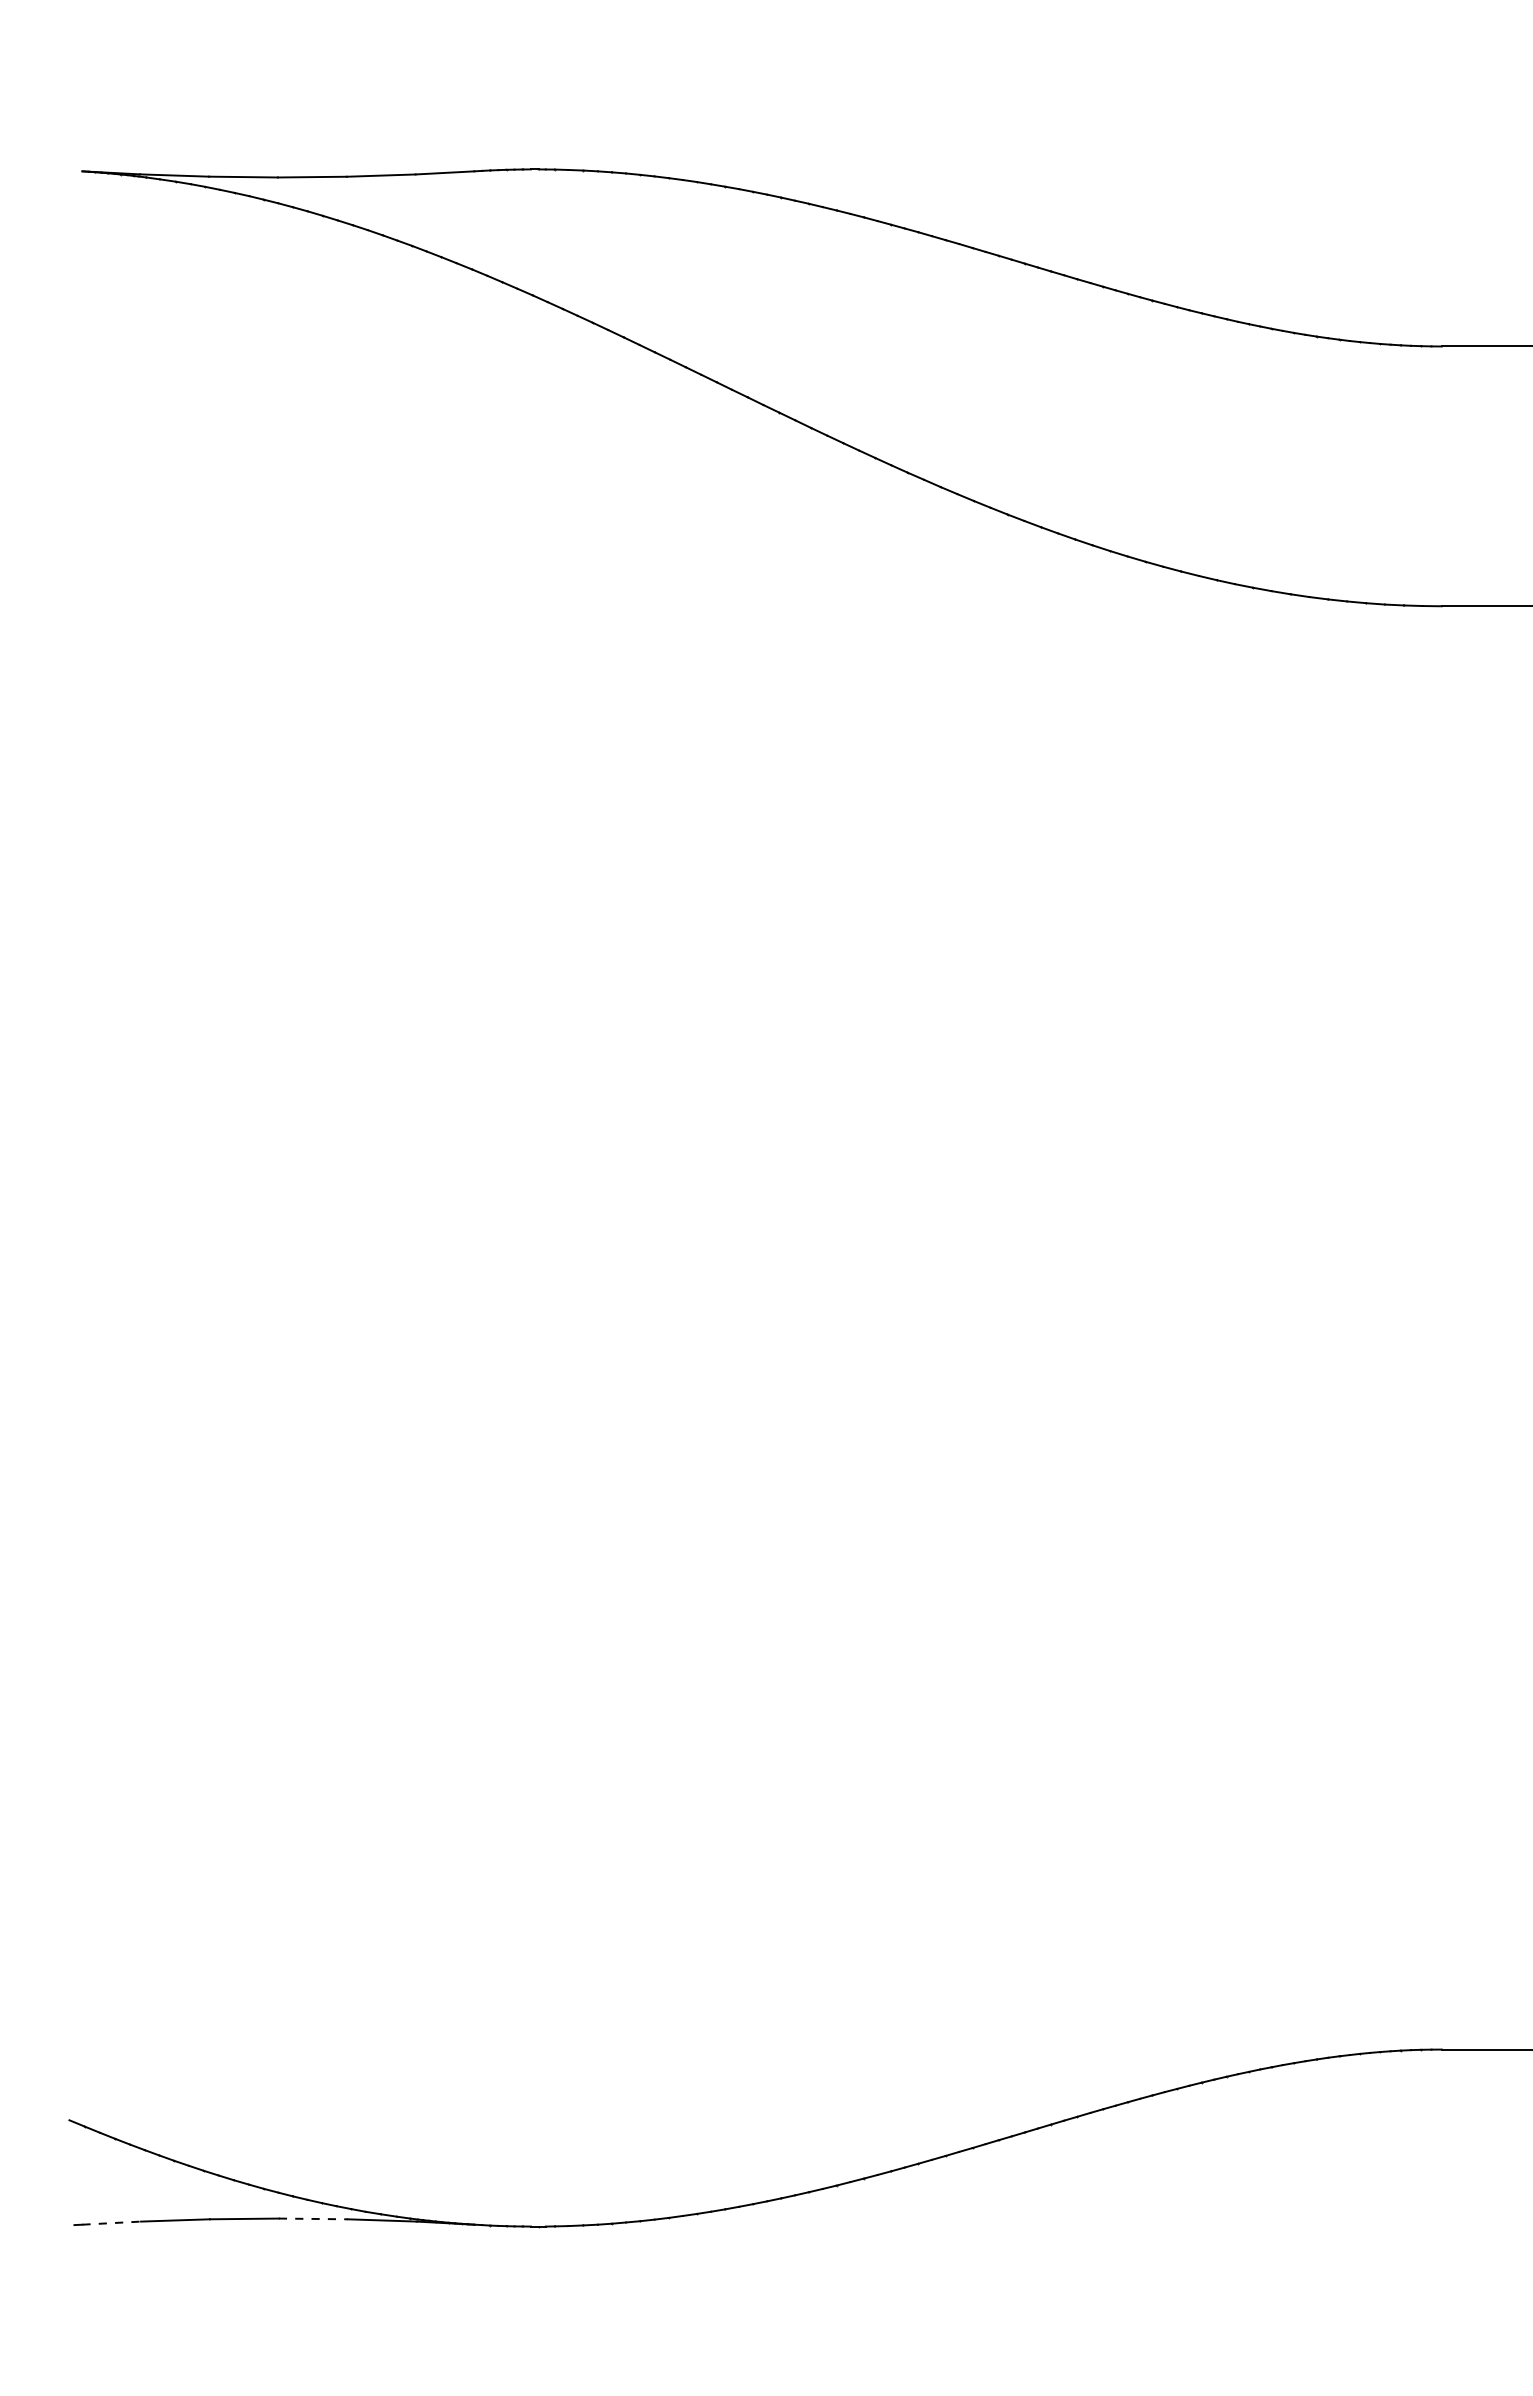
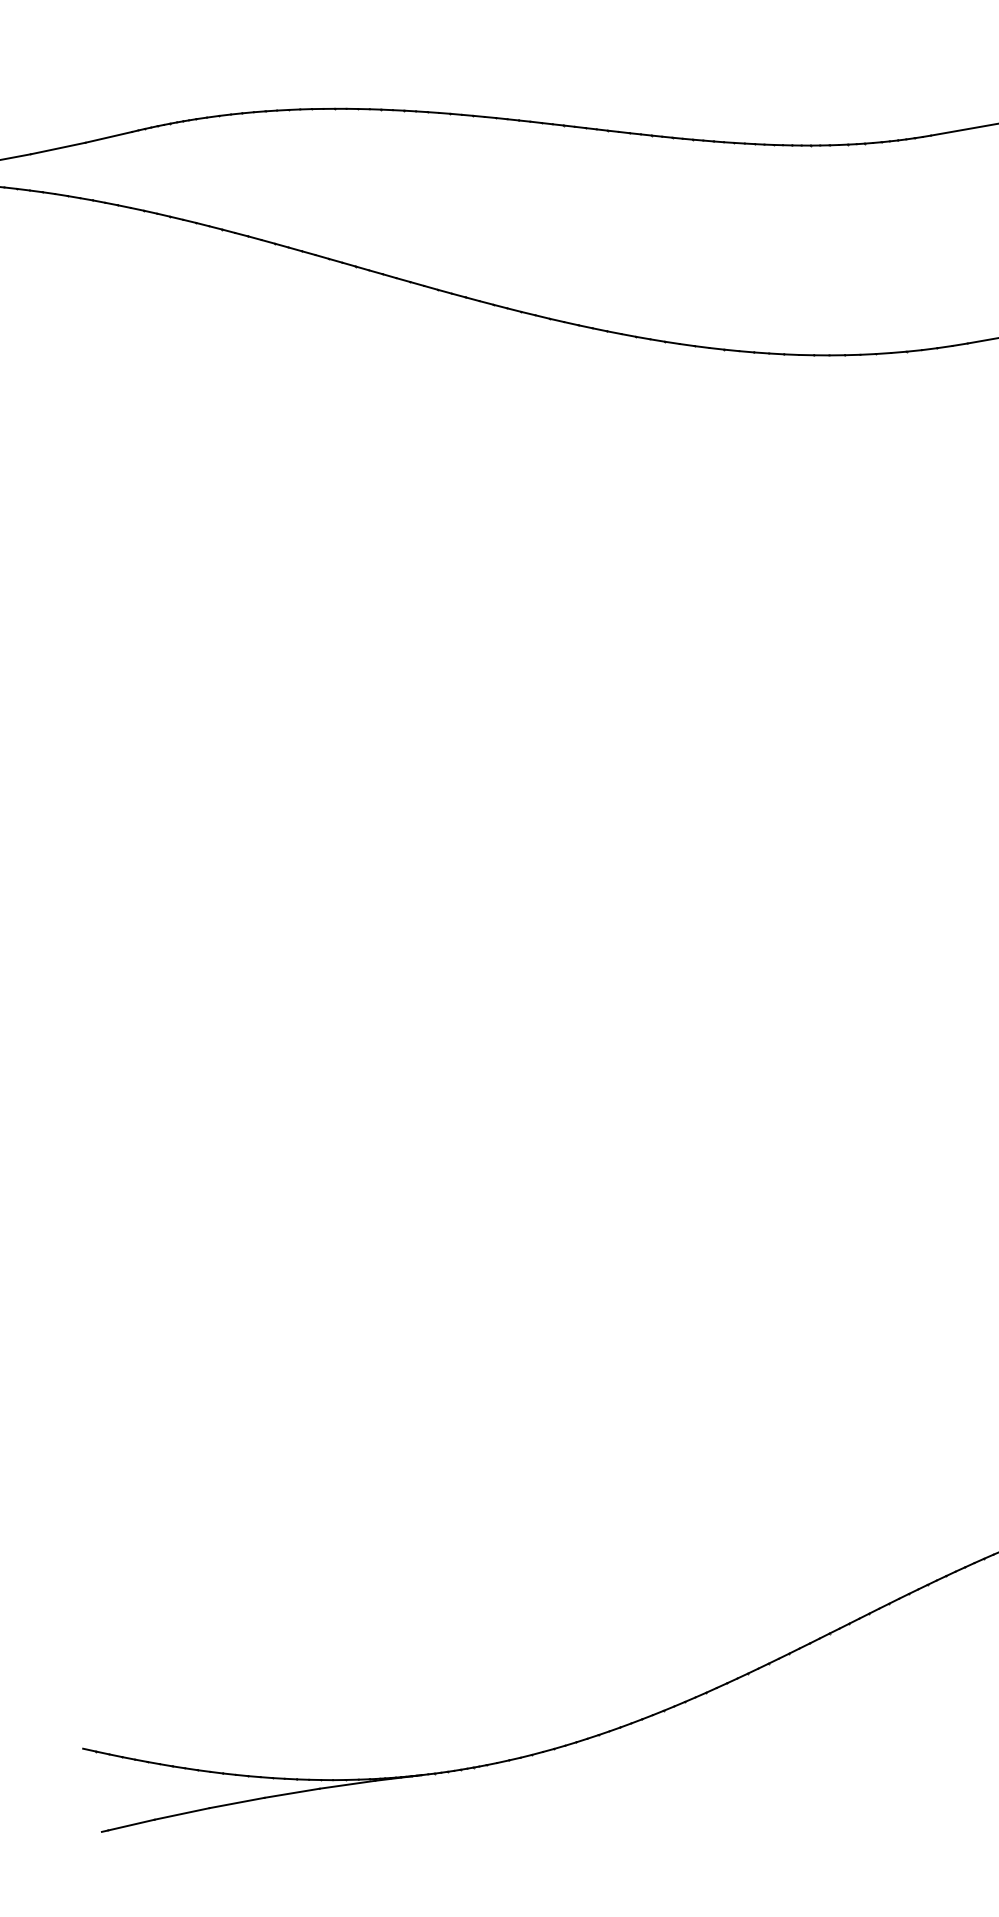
line: (313, 2218) -> (292, 1792), dashed -> solid
line: (112, 2223) -> (132, 1825), dashed -> solid

